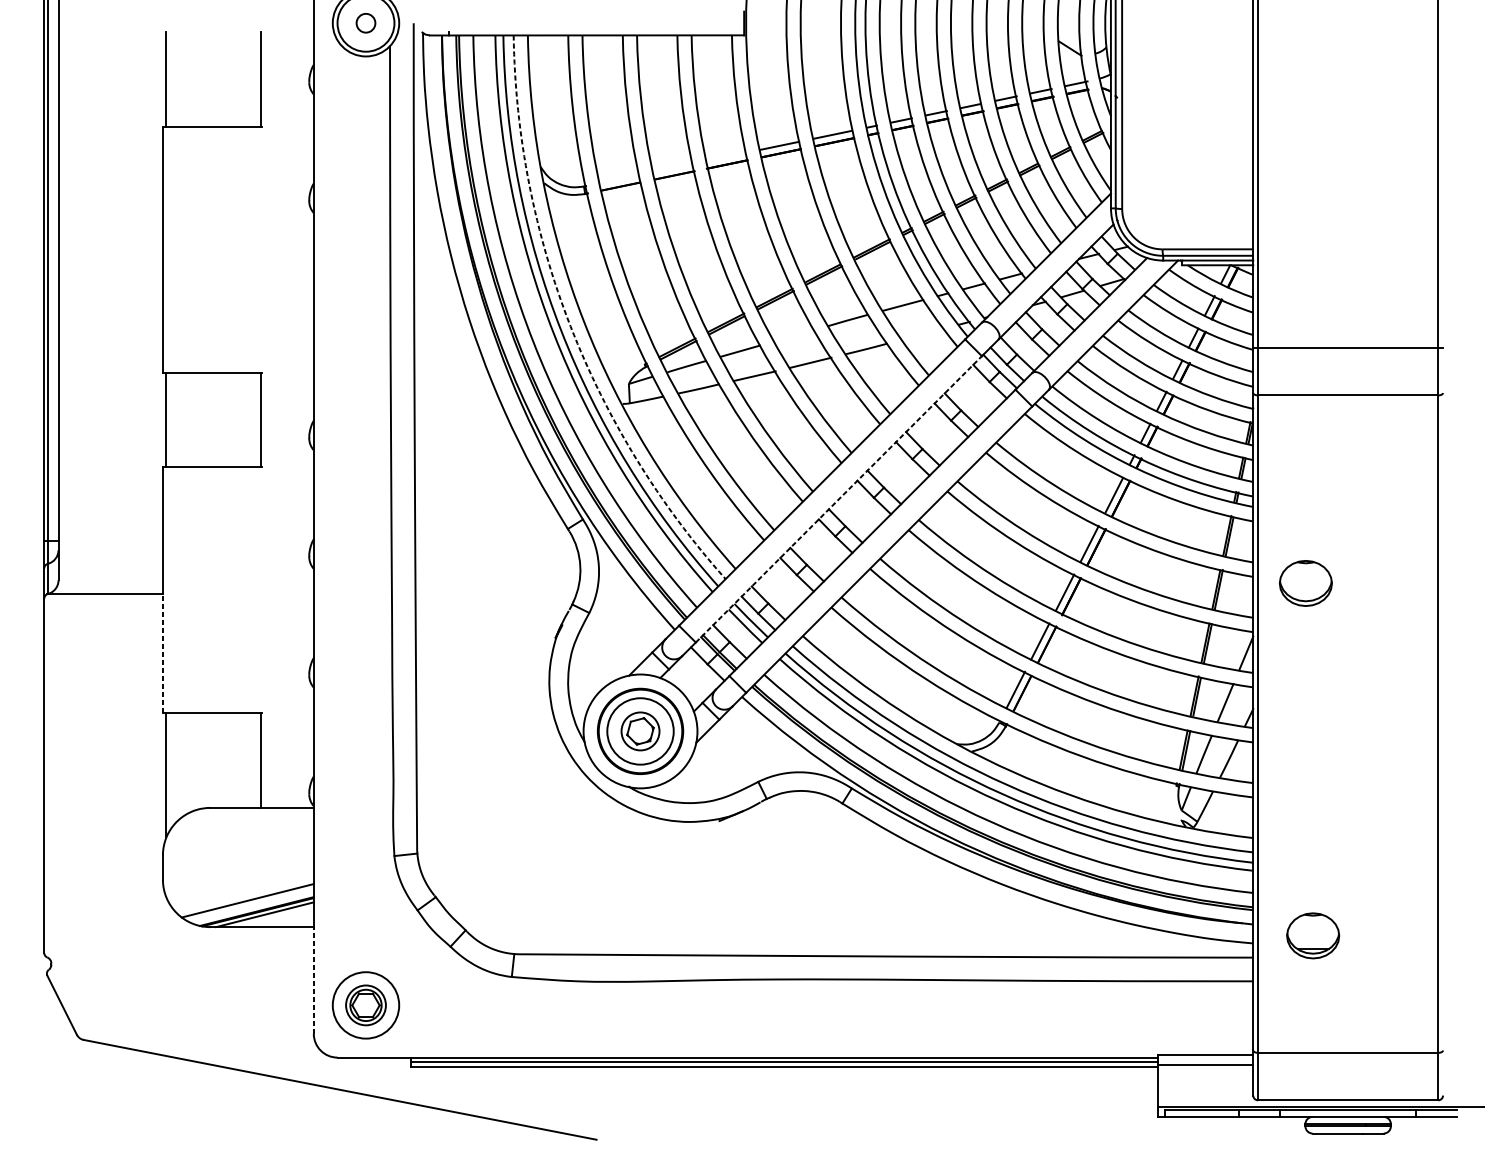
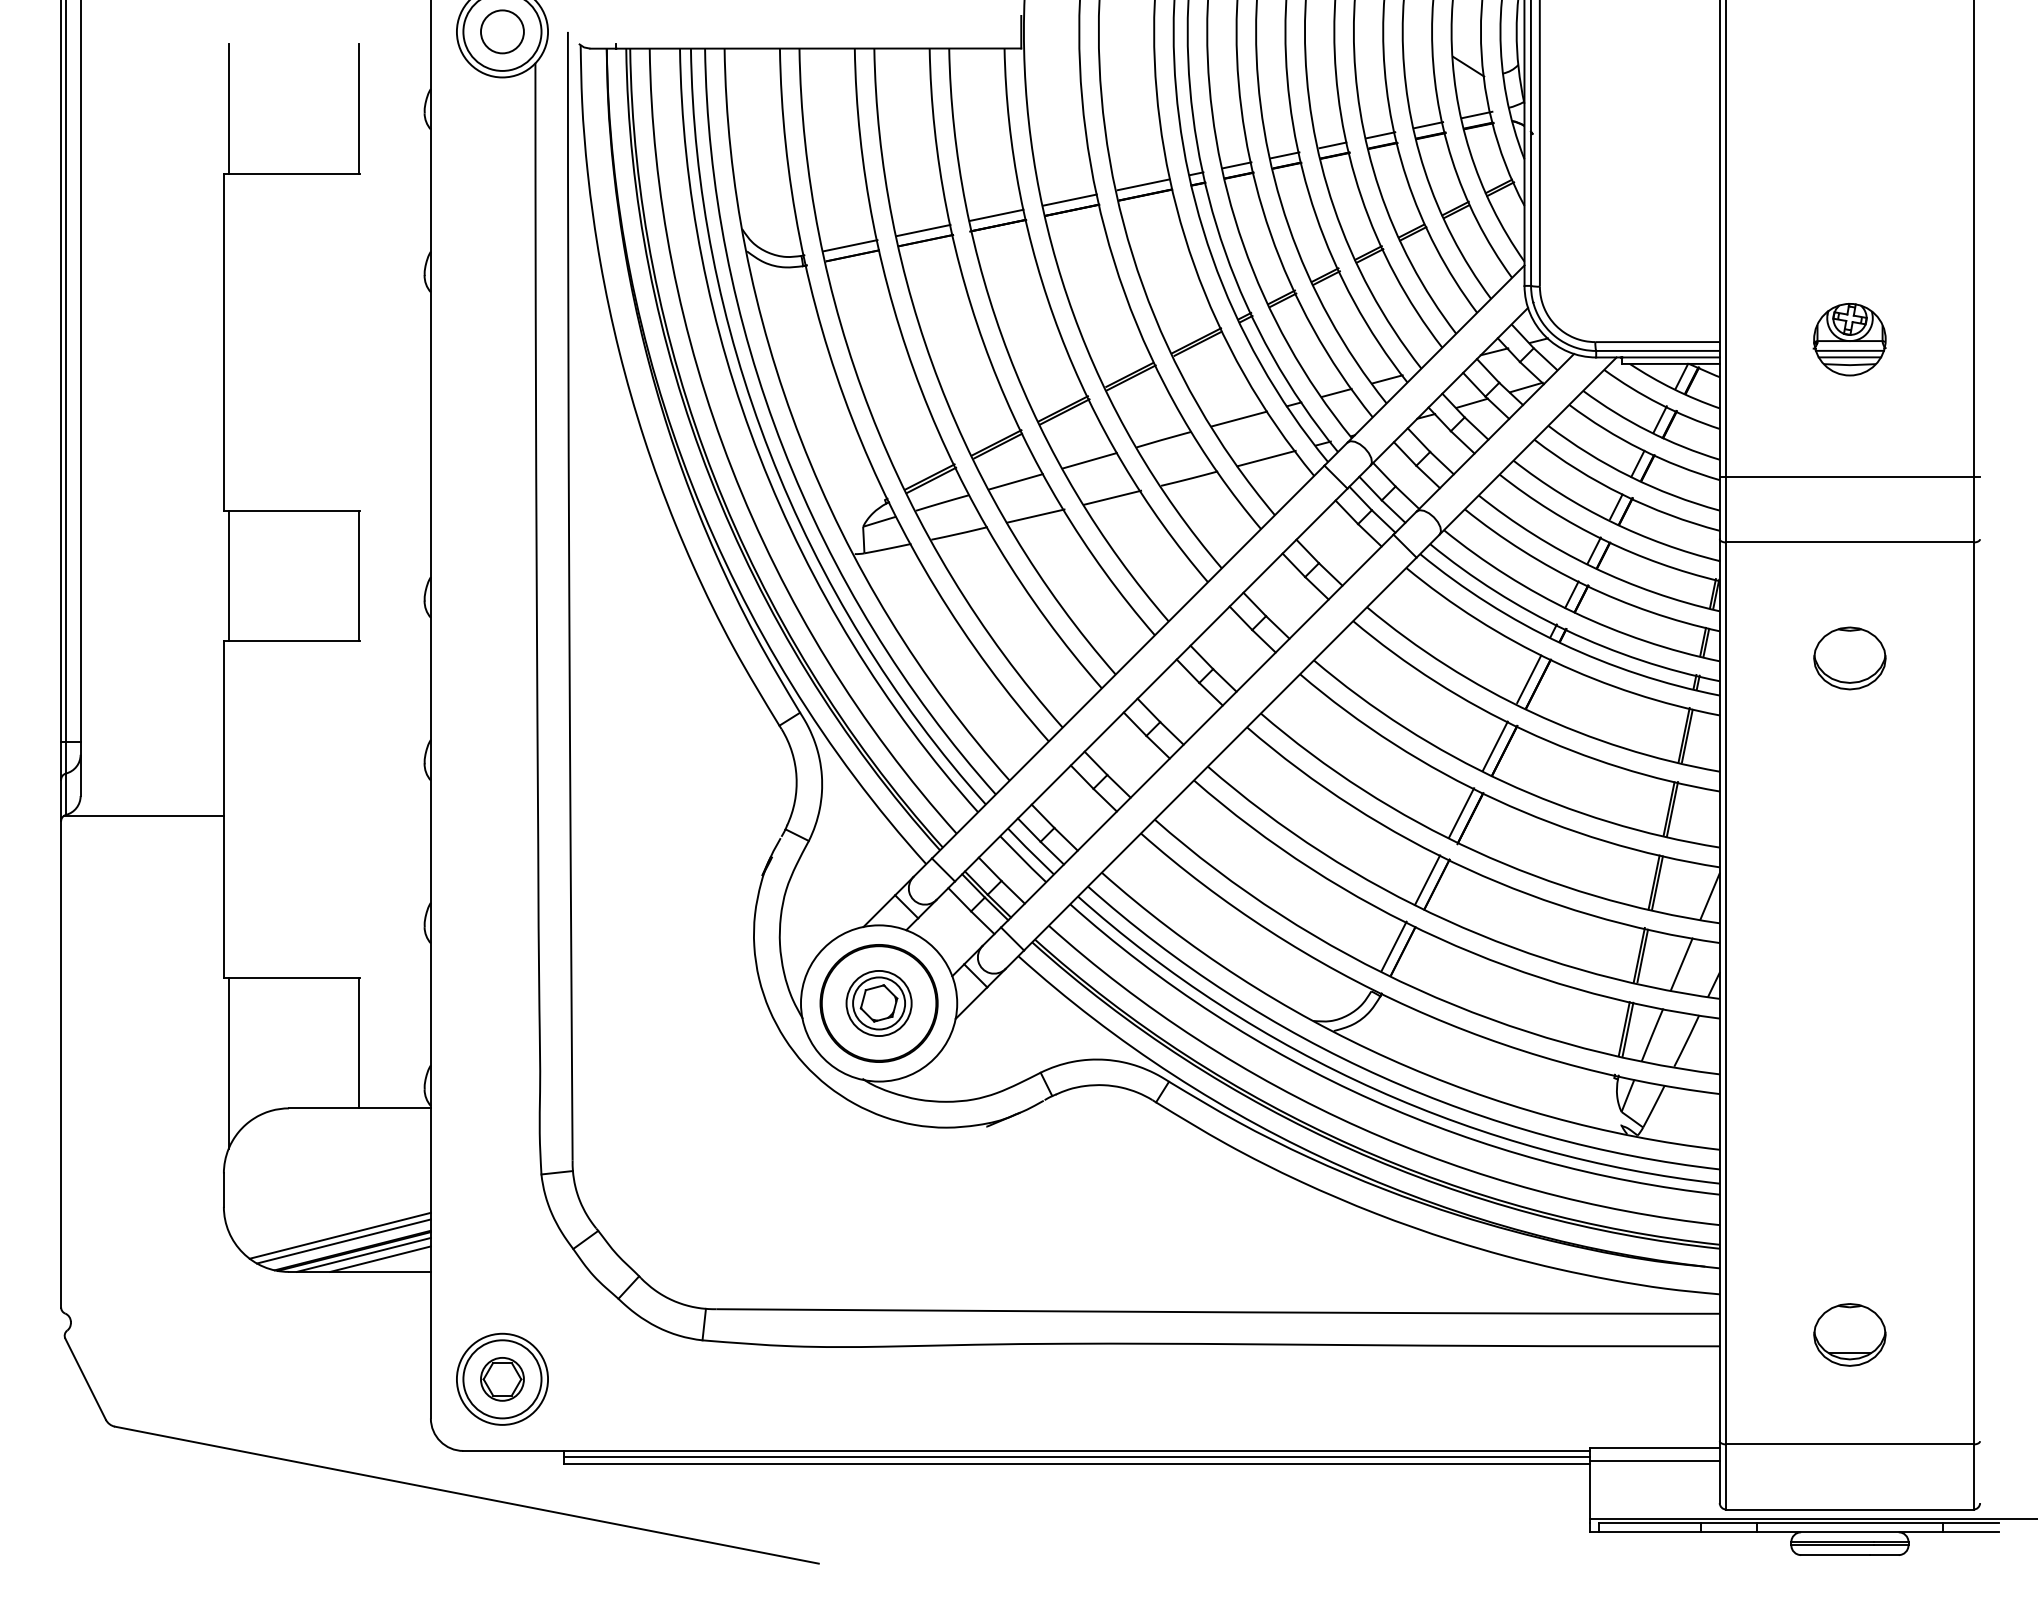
circle: (365, 22) -> (501, 31), size x1.67
line: (726, 156) -> (996, 214), added
line: (672, 168) -> (923, 230), added
line: (619, 178) -> (850, 245), added
part: (1347, 247) -> (1849, 339), added
arc: (570, 326) -> (783, 447), dashed -> solid
line: (922, 334) -> (1266, 458), added
line: (793, 335) -> (1089, 460), added
line: (839, 499) -> (1151, 685), dashed -> solid
part: (1305, 583) -> (1849, 658), moved
line: (162, 653) -> (223, 896), dashed -> solid
circle: (640, 731) -> (878, 1003), size x0.71
line: (250, 904) -> (343, 1241), added
line: (277, 917) -> (380, 1258), added
part: (1312, 935) -> (1849, 1334), moved
line: (313, 980) -> (430, 1344), dashed -> solid
circle: (366, 1005) -> (502, 1379), size x1.43

